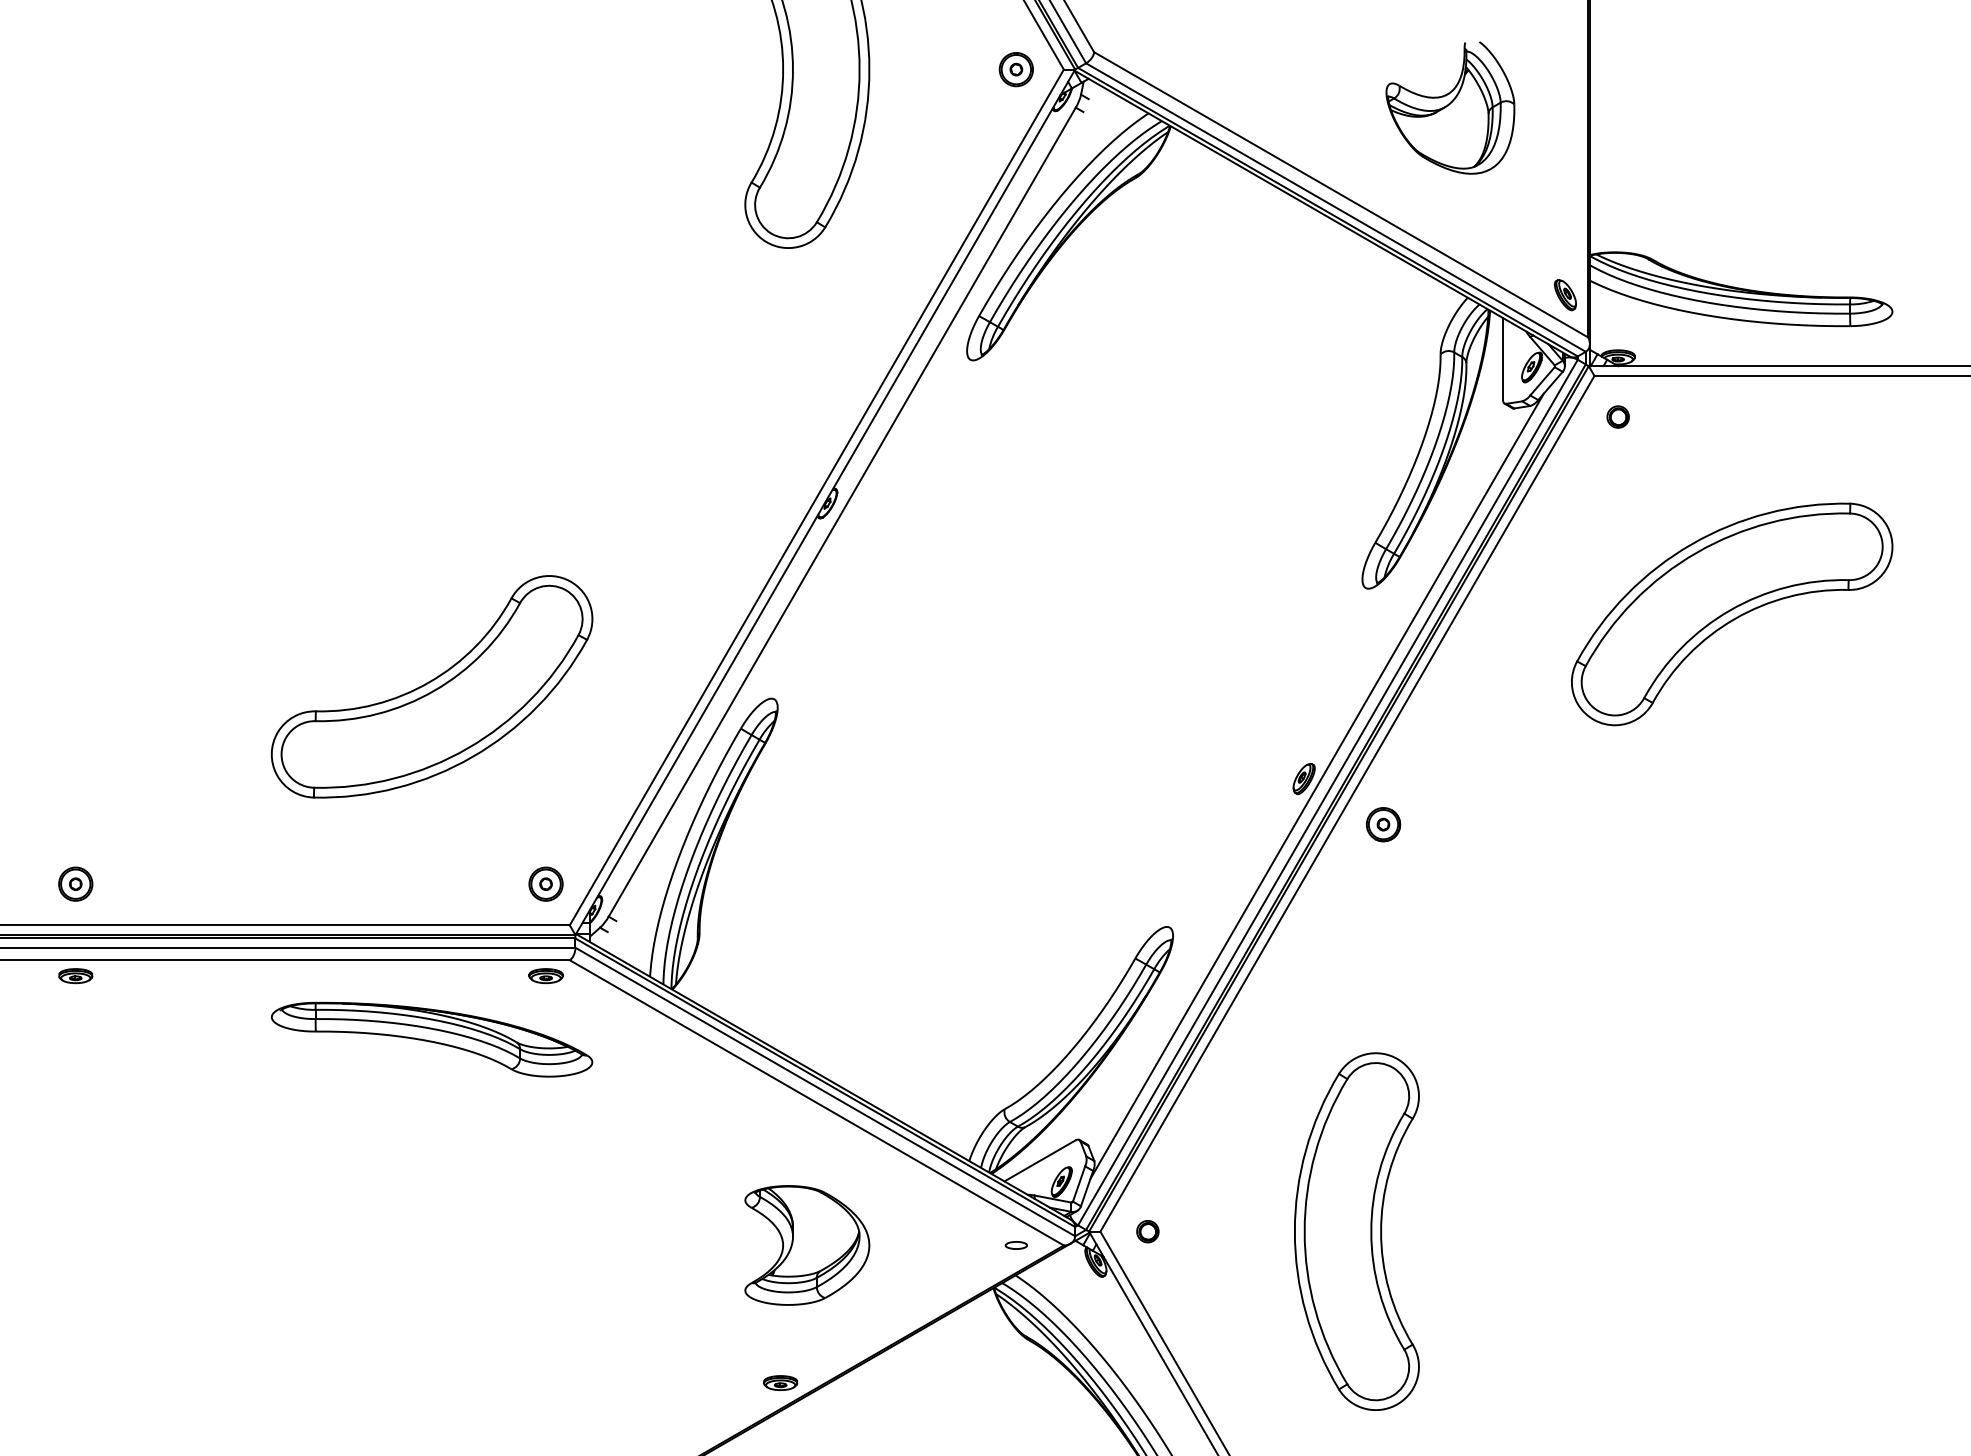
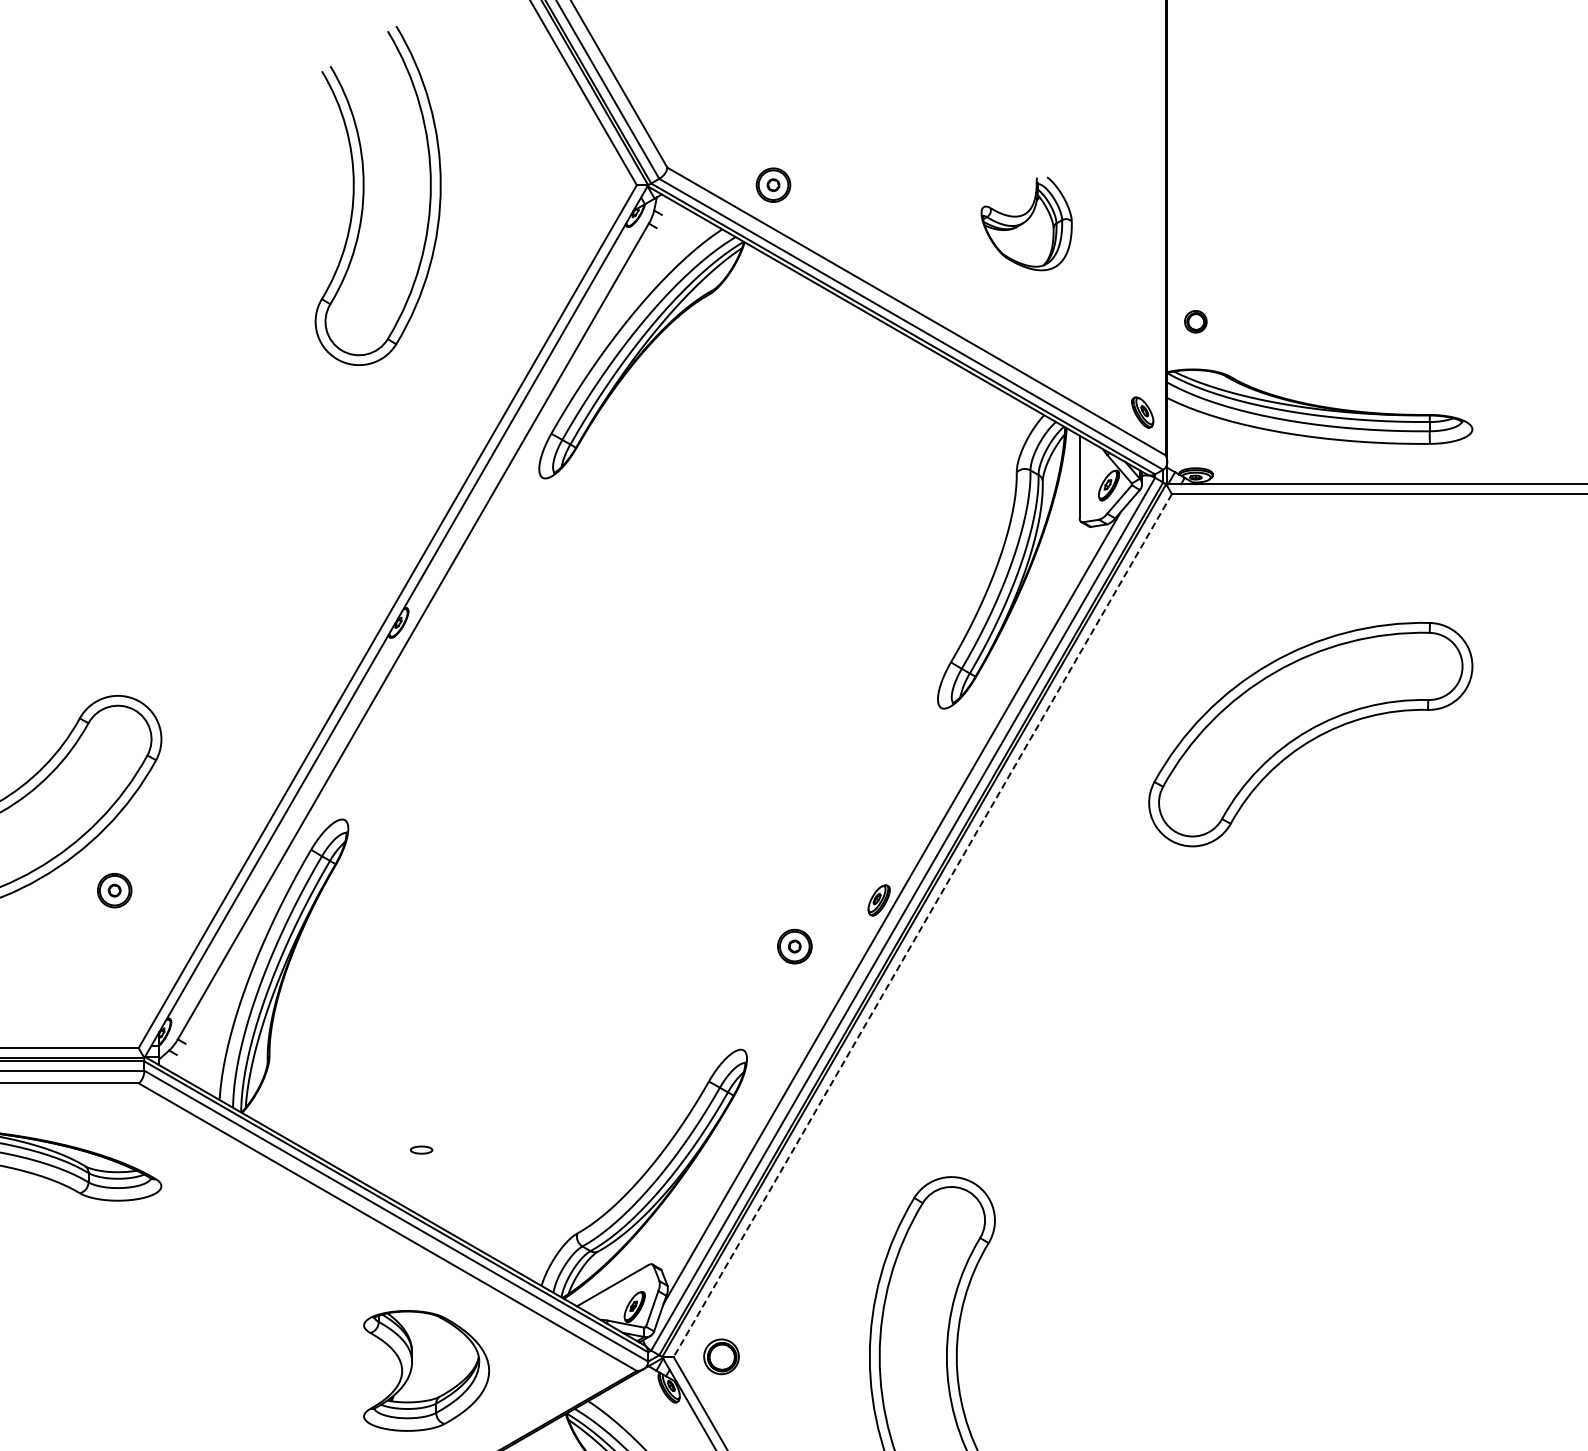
part: (1015, 69) -> (772, 185), moved
part: (1450, 107) -> (1026, 223), size x0.7
part: (1617, 416) -> (1195, 321), moved
line: (1347, 804) -> (922, 926), solid -> dashed
part: (1383, 824) -> (794, 946), moved
part: (545, 883) -> (114, 889), moved
part: (545, 976) -> (114, 1099), removed
part: (1147, 1231) -> (721, 1356), size x1.6
part: (807, 1245) -> (426, 1370), moved
part: (1015, 1245) -> (420, 1150), moved

